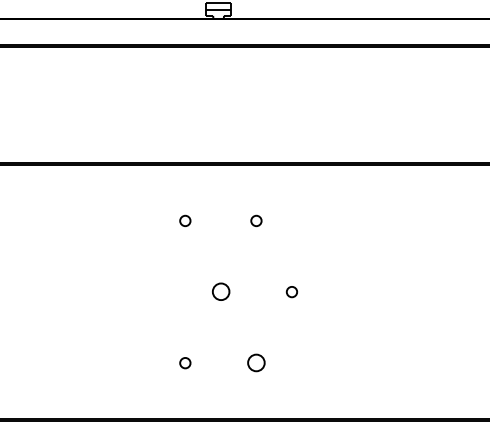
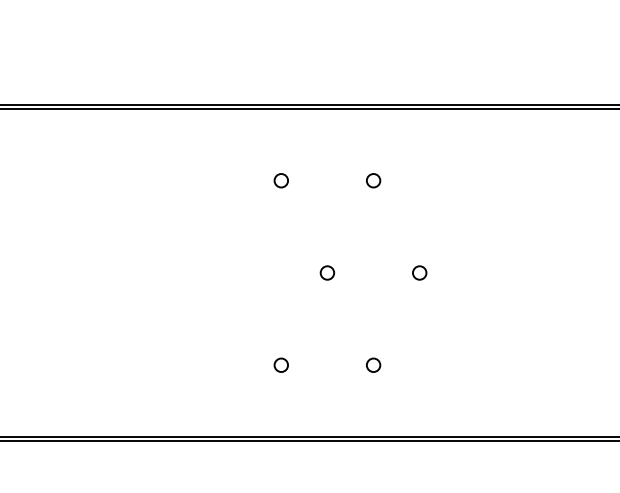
part: (220, 292) -> (326, 273), size x0.62
part: (256, 363) -> (373, 365), size x0.62

